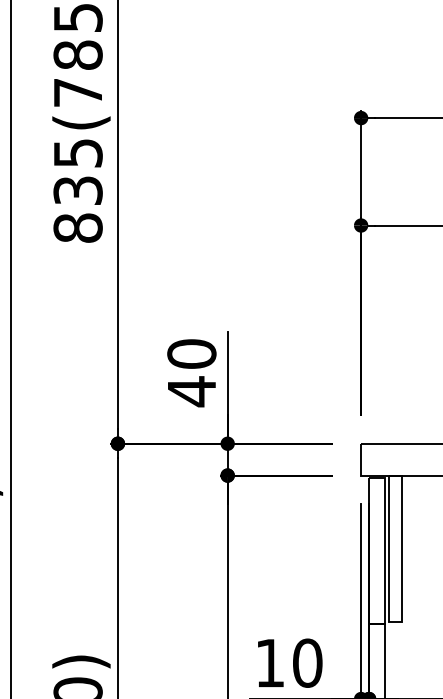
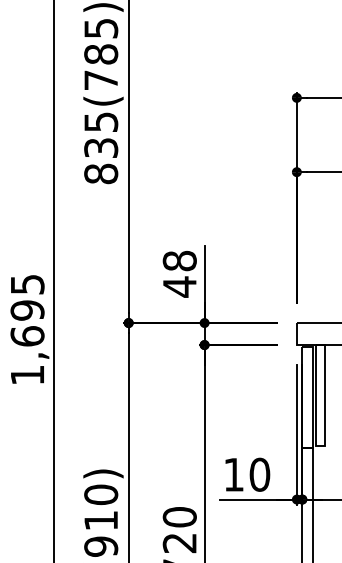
text: (191, 353) -> (179, 260), 40 -> 48

